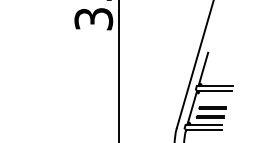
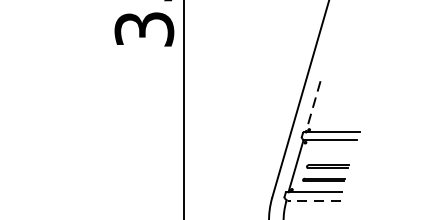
line: (203, 69) -> (313, 106), solid -> dashed
line: (203, 130) -> (313, 200), solid -> dashed

